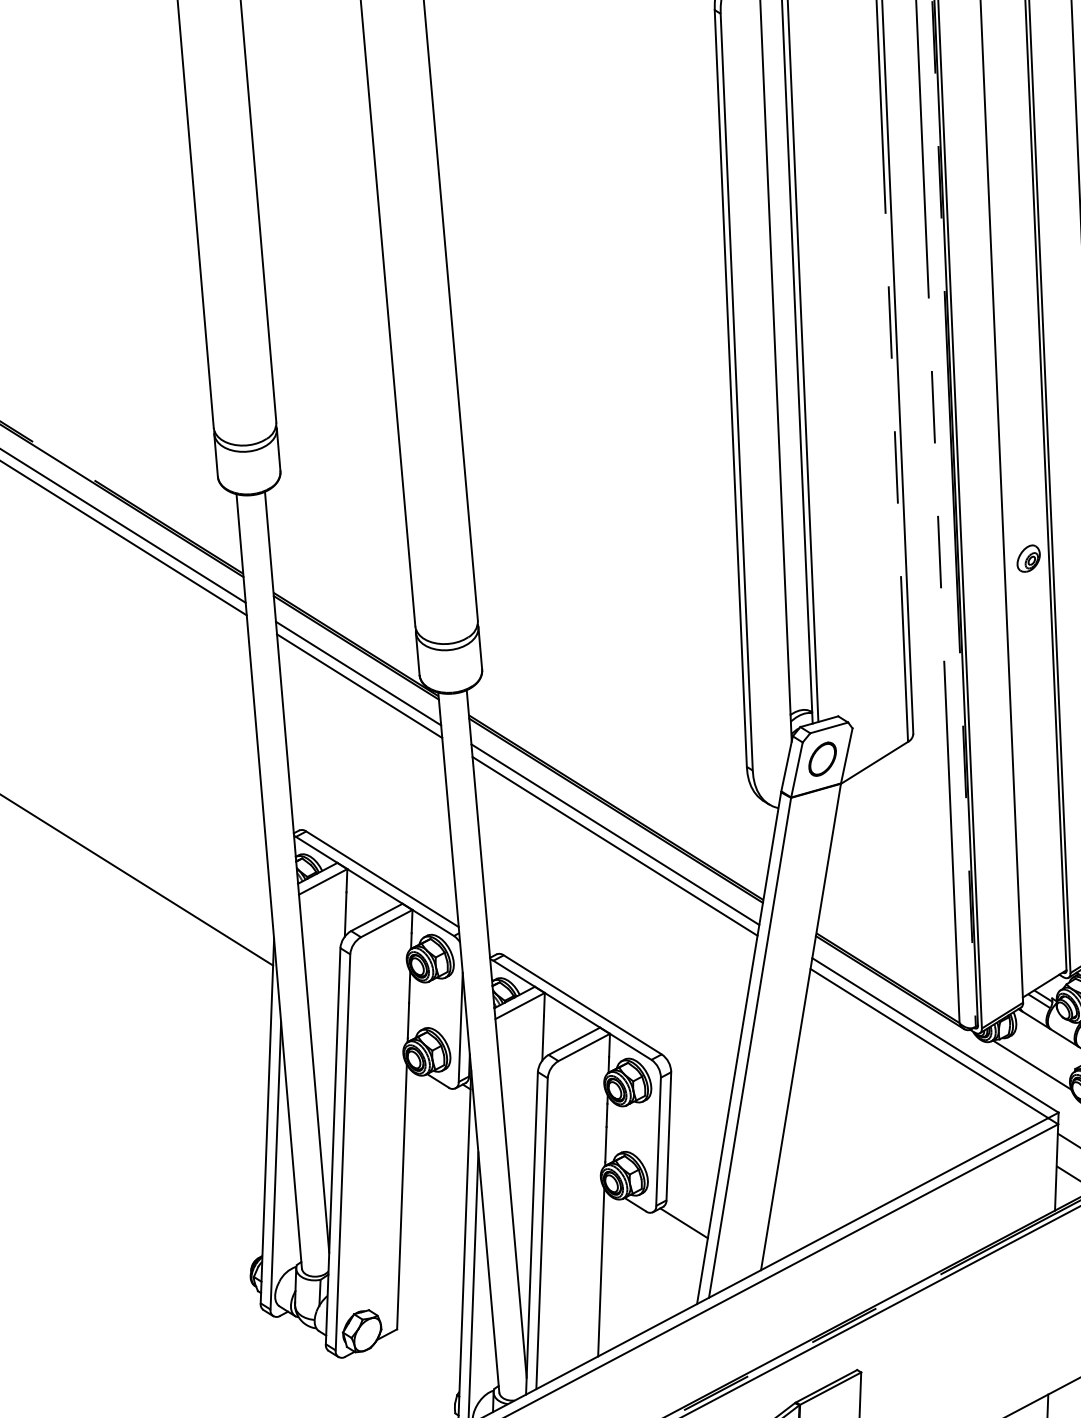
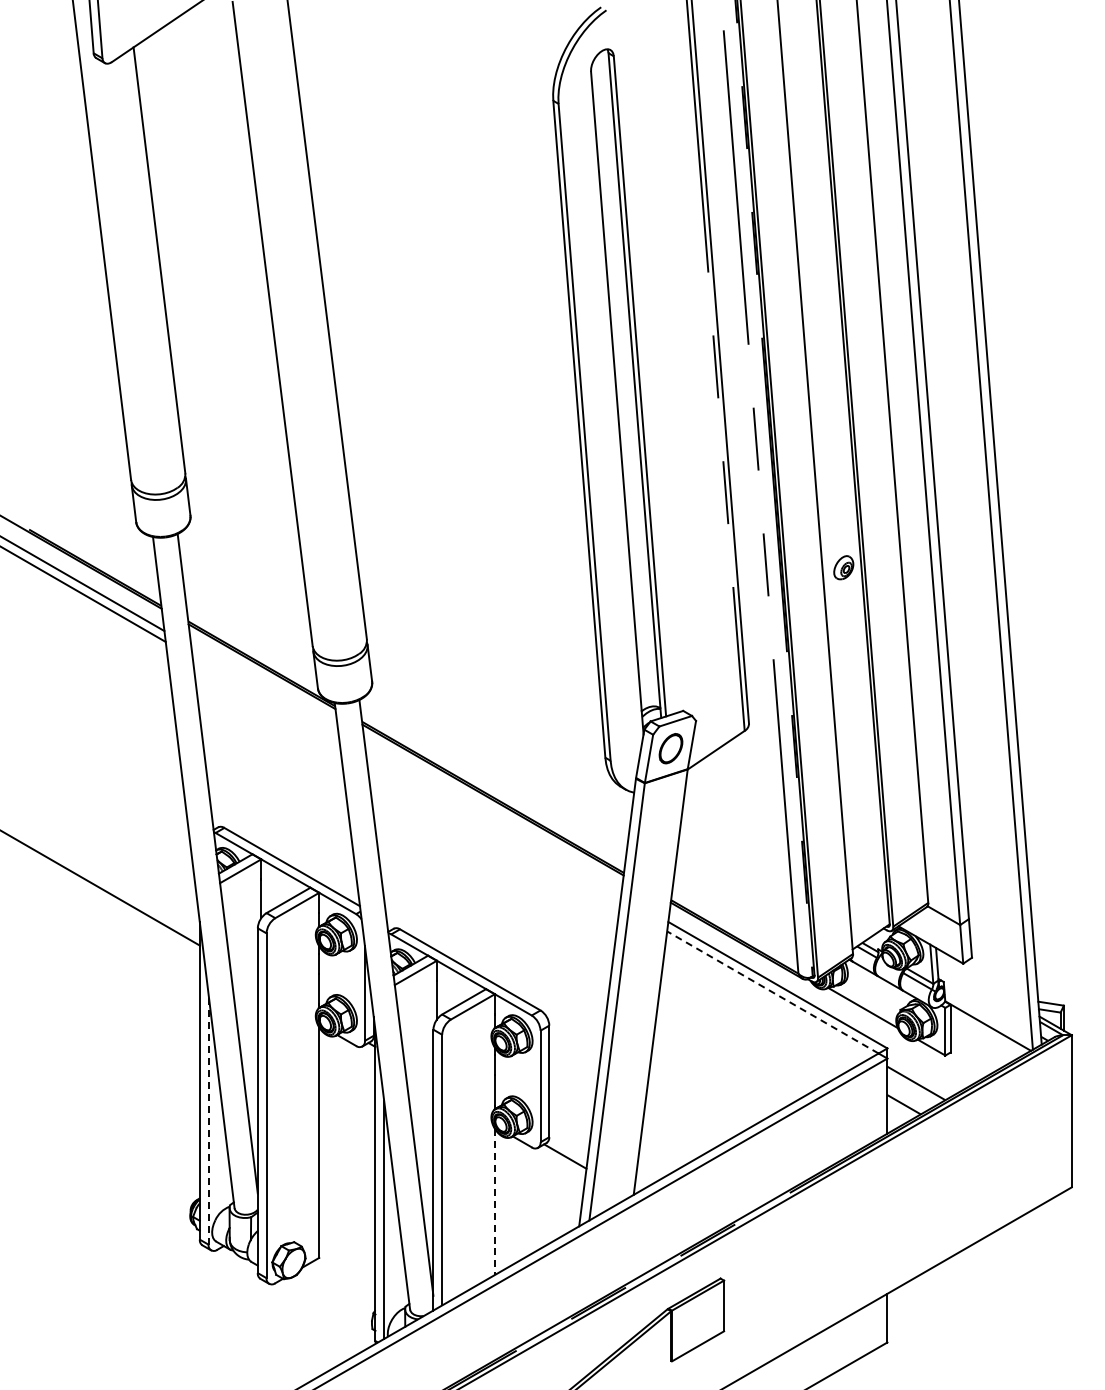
line: (358, 672) -> (264, 688), removed
line: (358, 685) -> (265, 699), removed
line: (615, 834) -> (493, 820), removed
line: (615, 845) -> (493, 830), removed
line: (928, 1043) -> (772, 992), solid -> dashed
line: (275, 1165) -> (208, 1119), solid -> dashed
line: (600, 1273) -> (494, 1202), solid -> dashed

